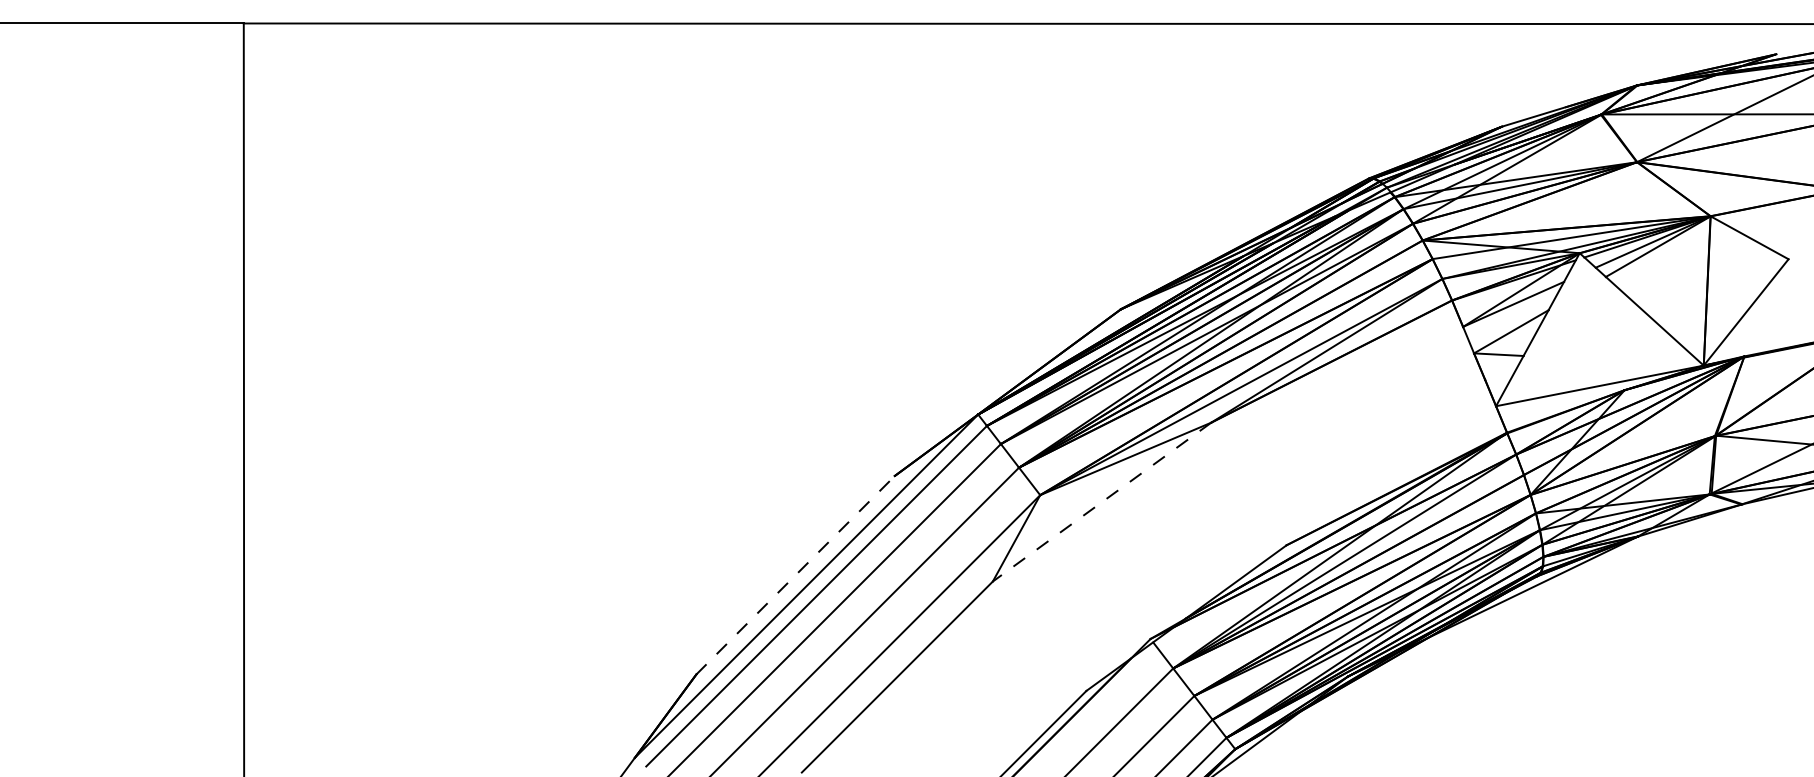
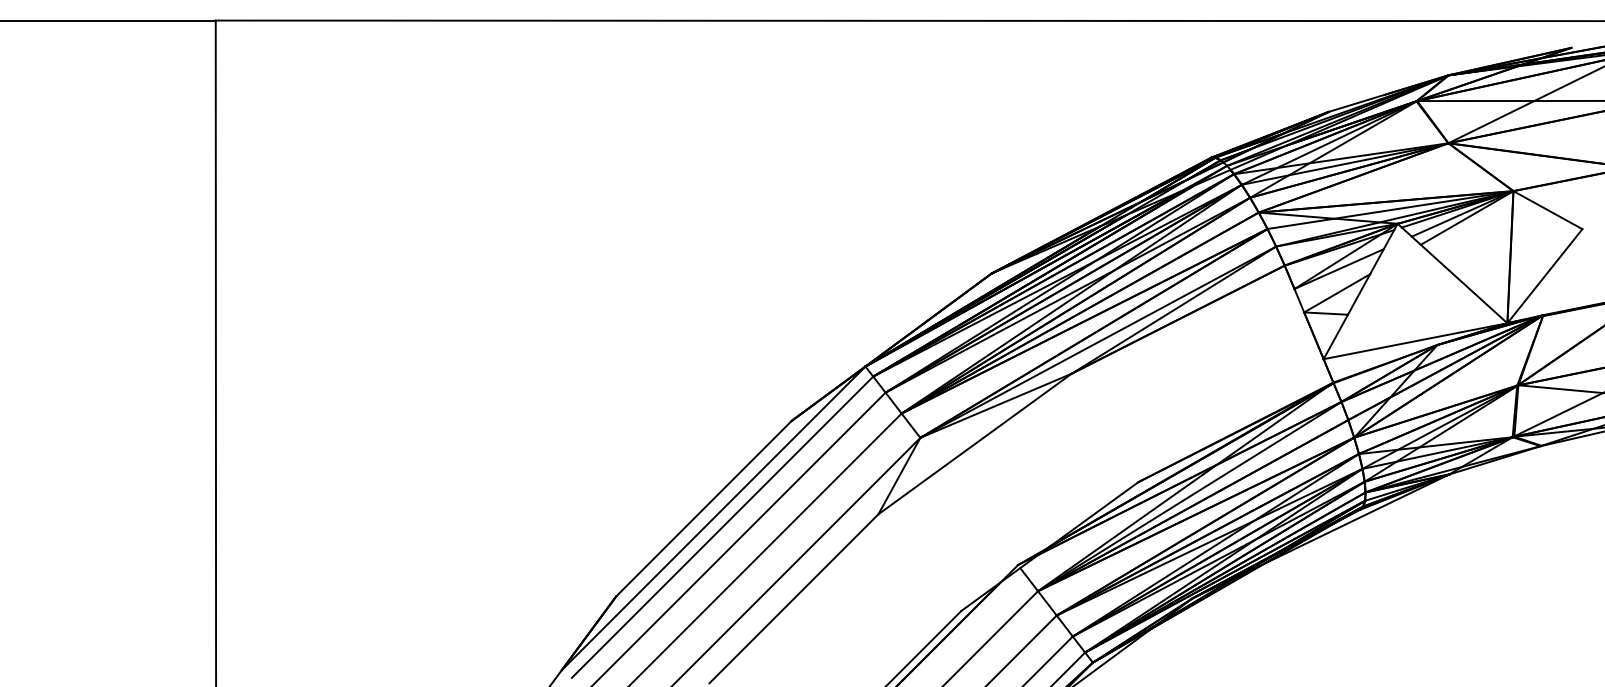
line: (1101, 502) -> (974, 444), dashed -> solid
line: (796, 574) -> (704, 508), dashed -> solid

